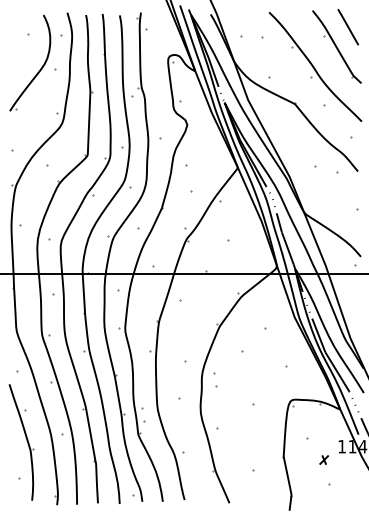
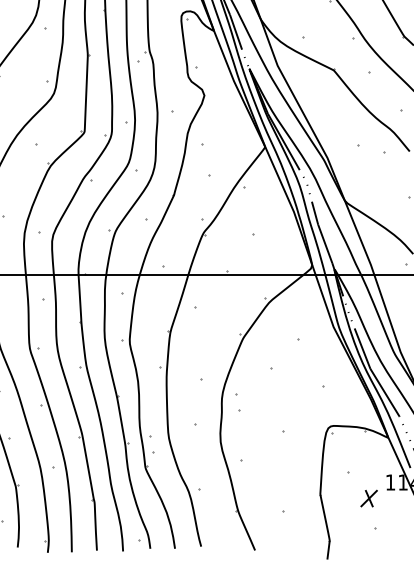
part: (323, 459) -> (368, 497), size x1.67

